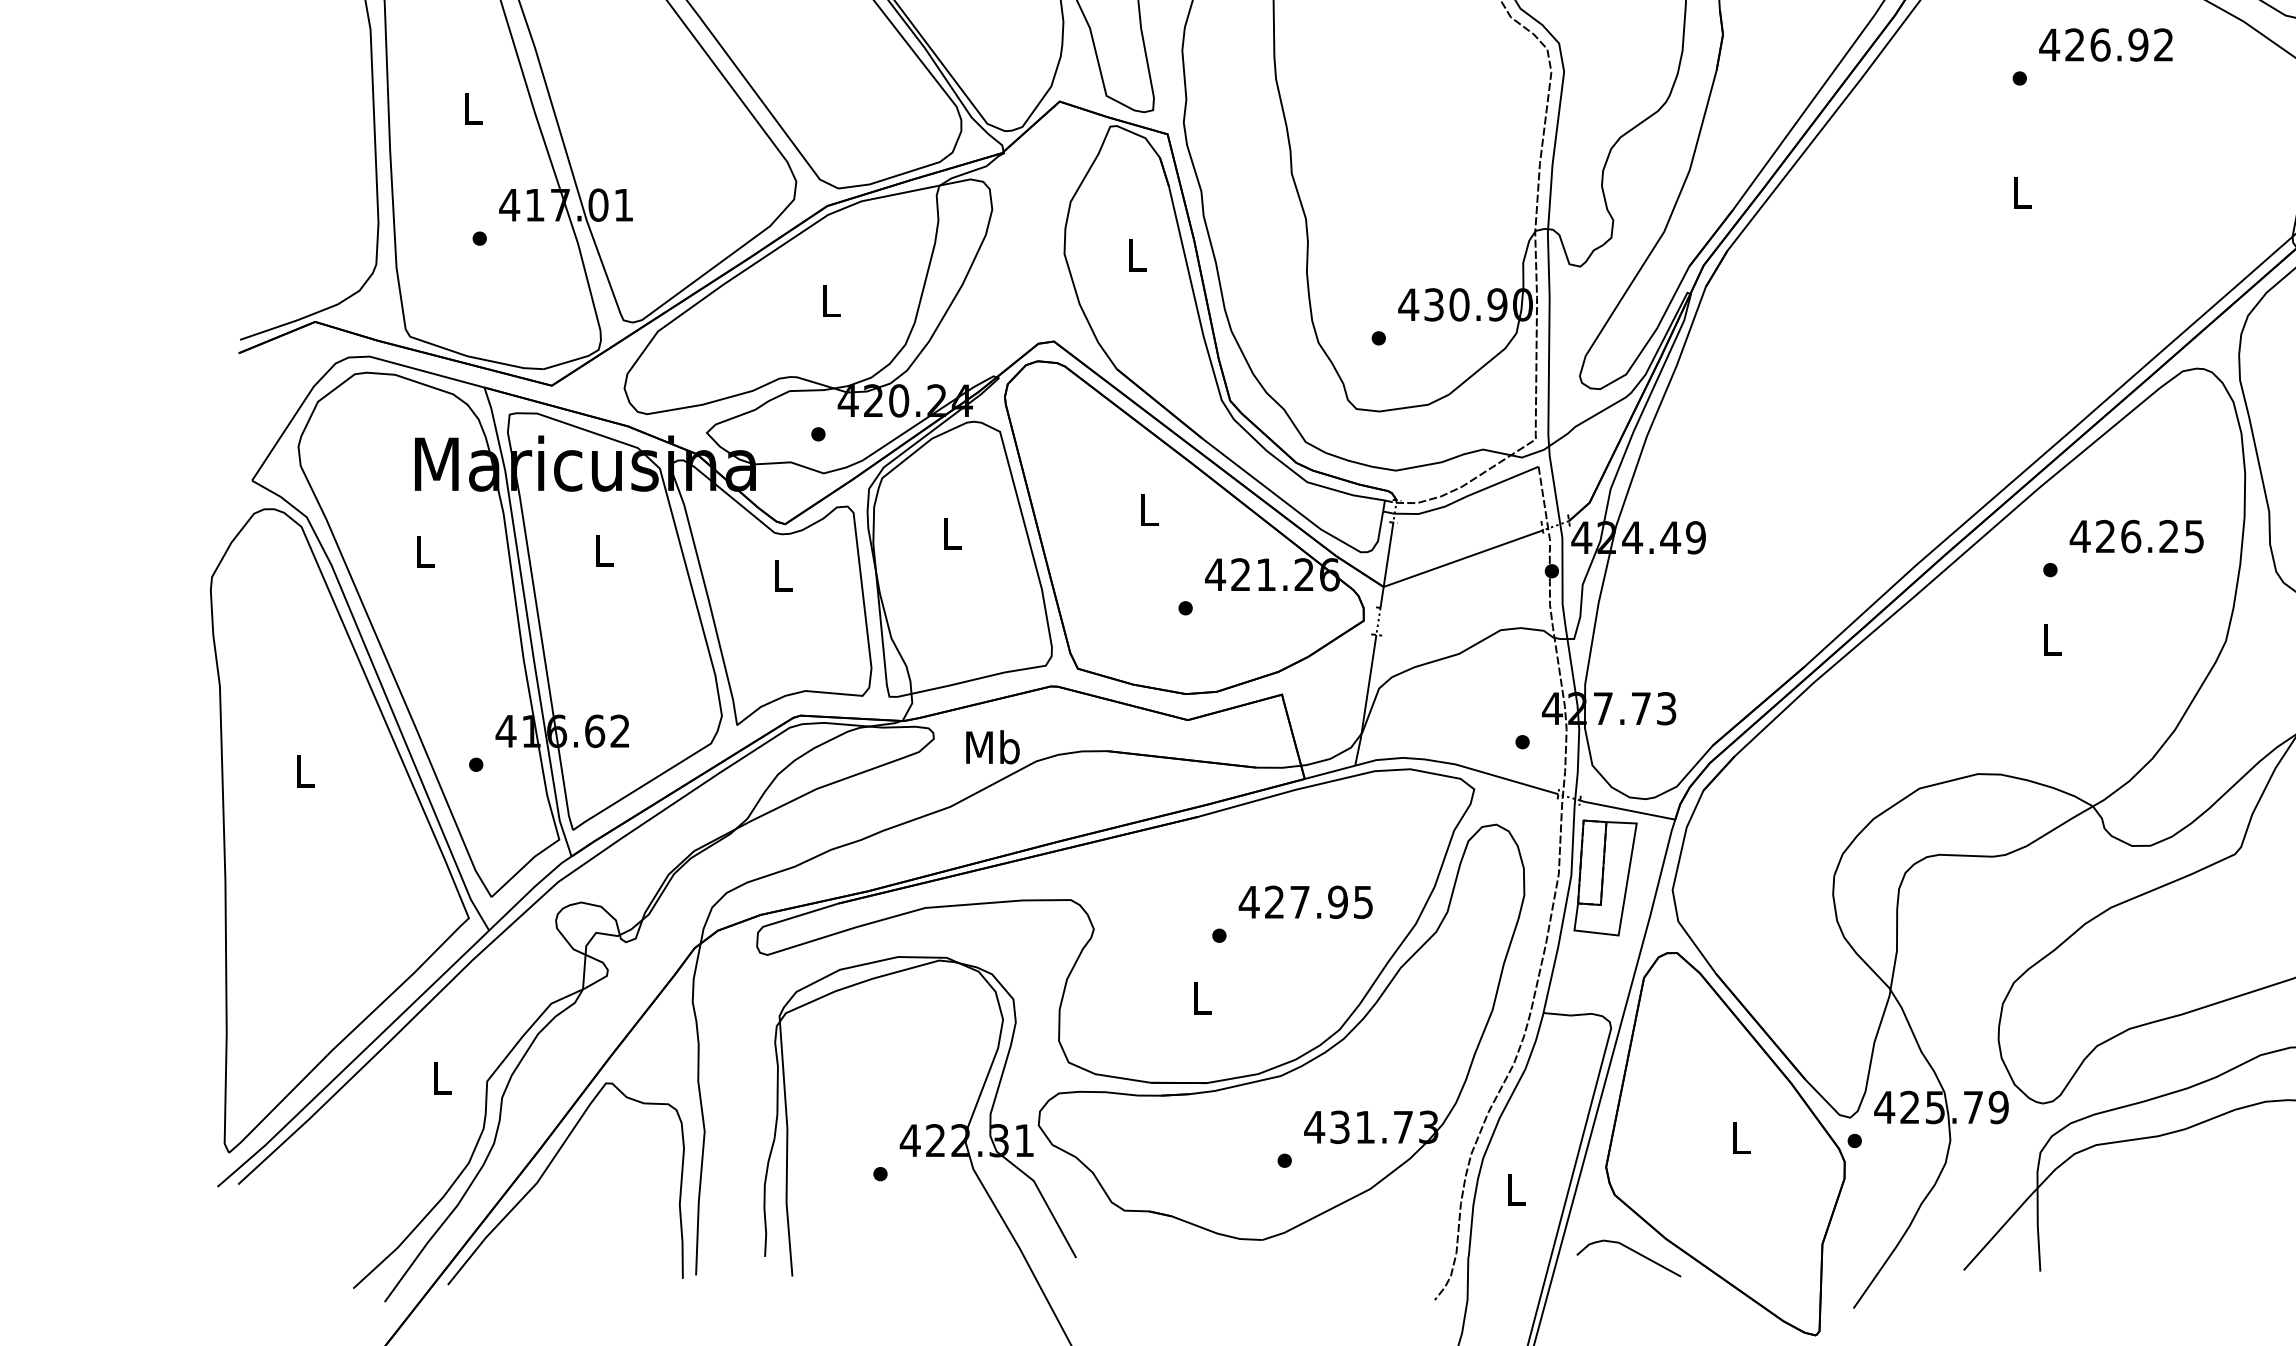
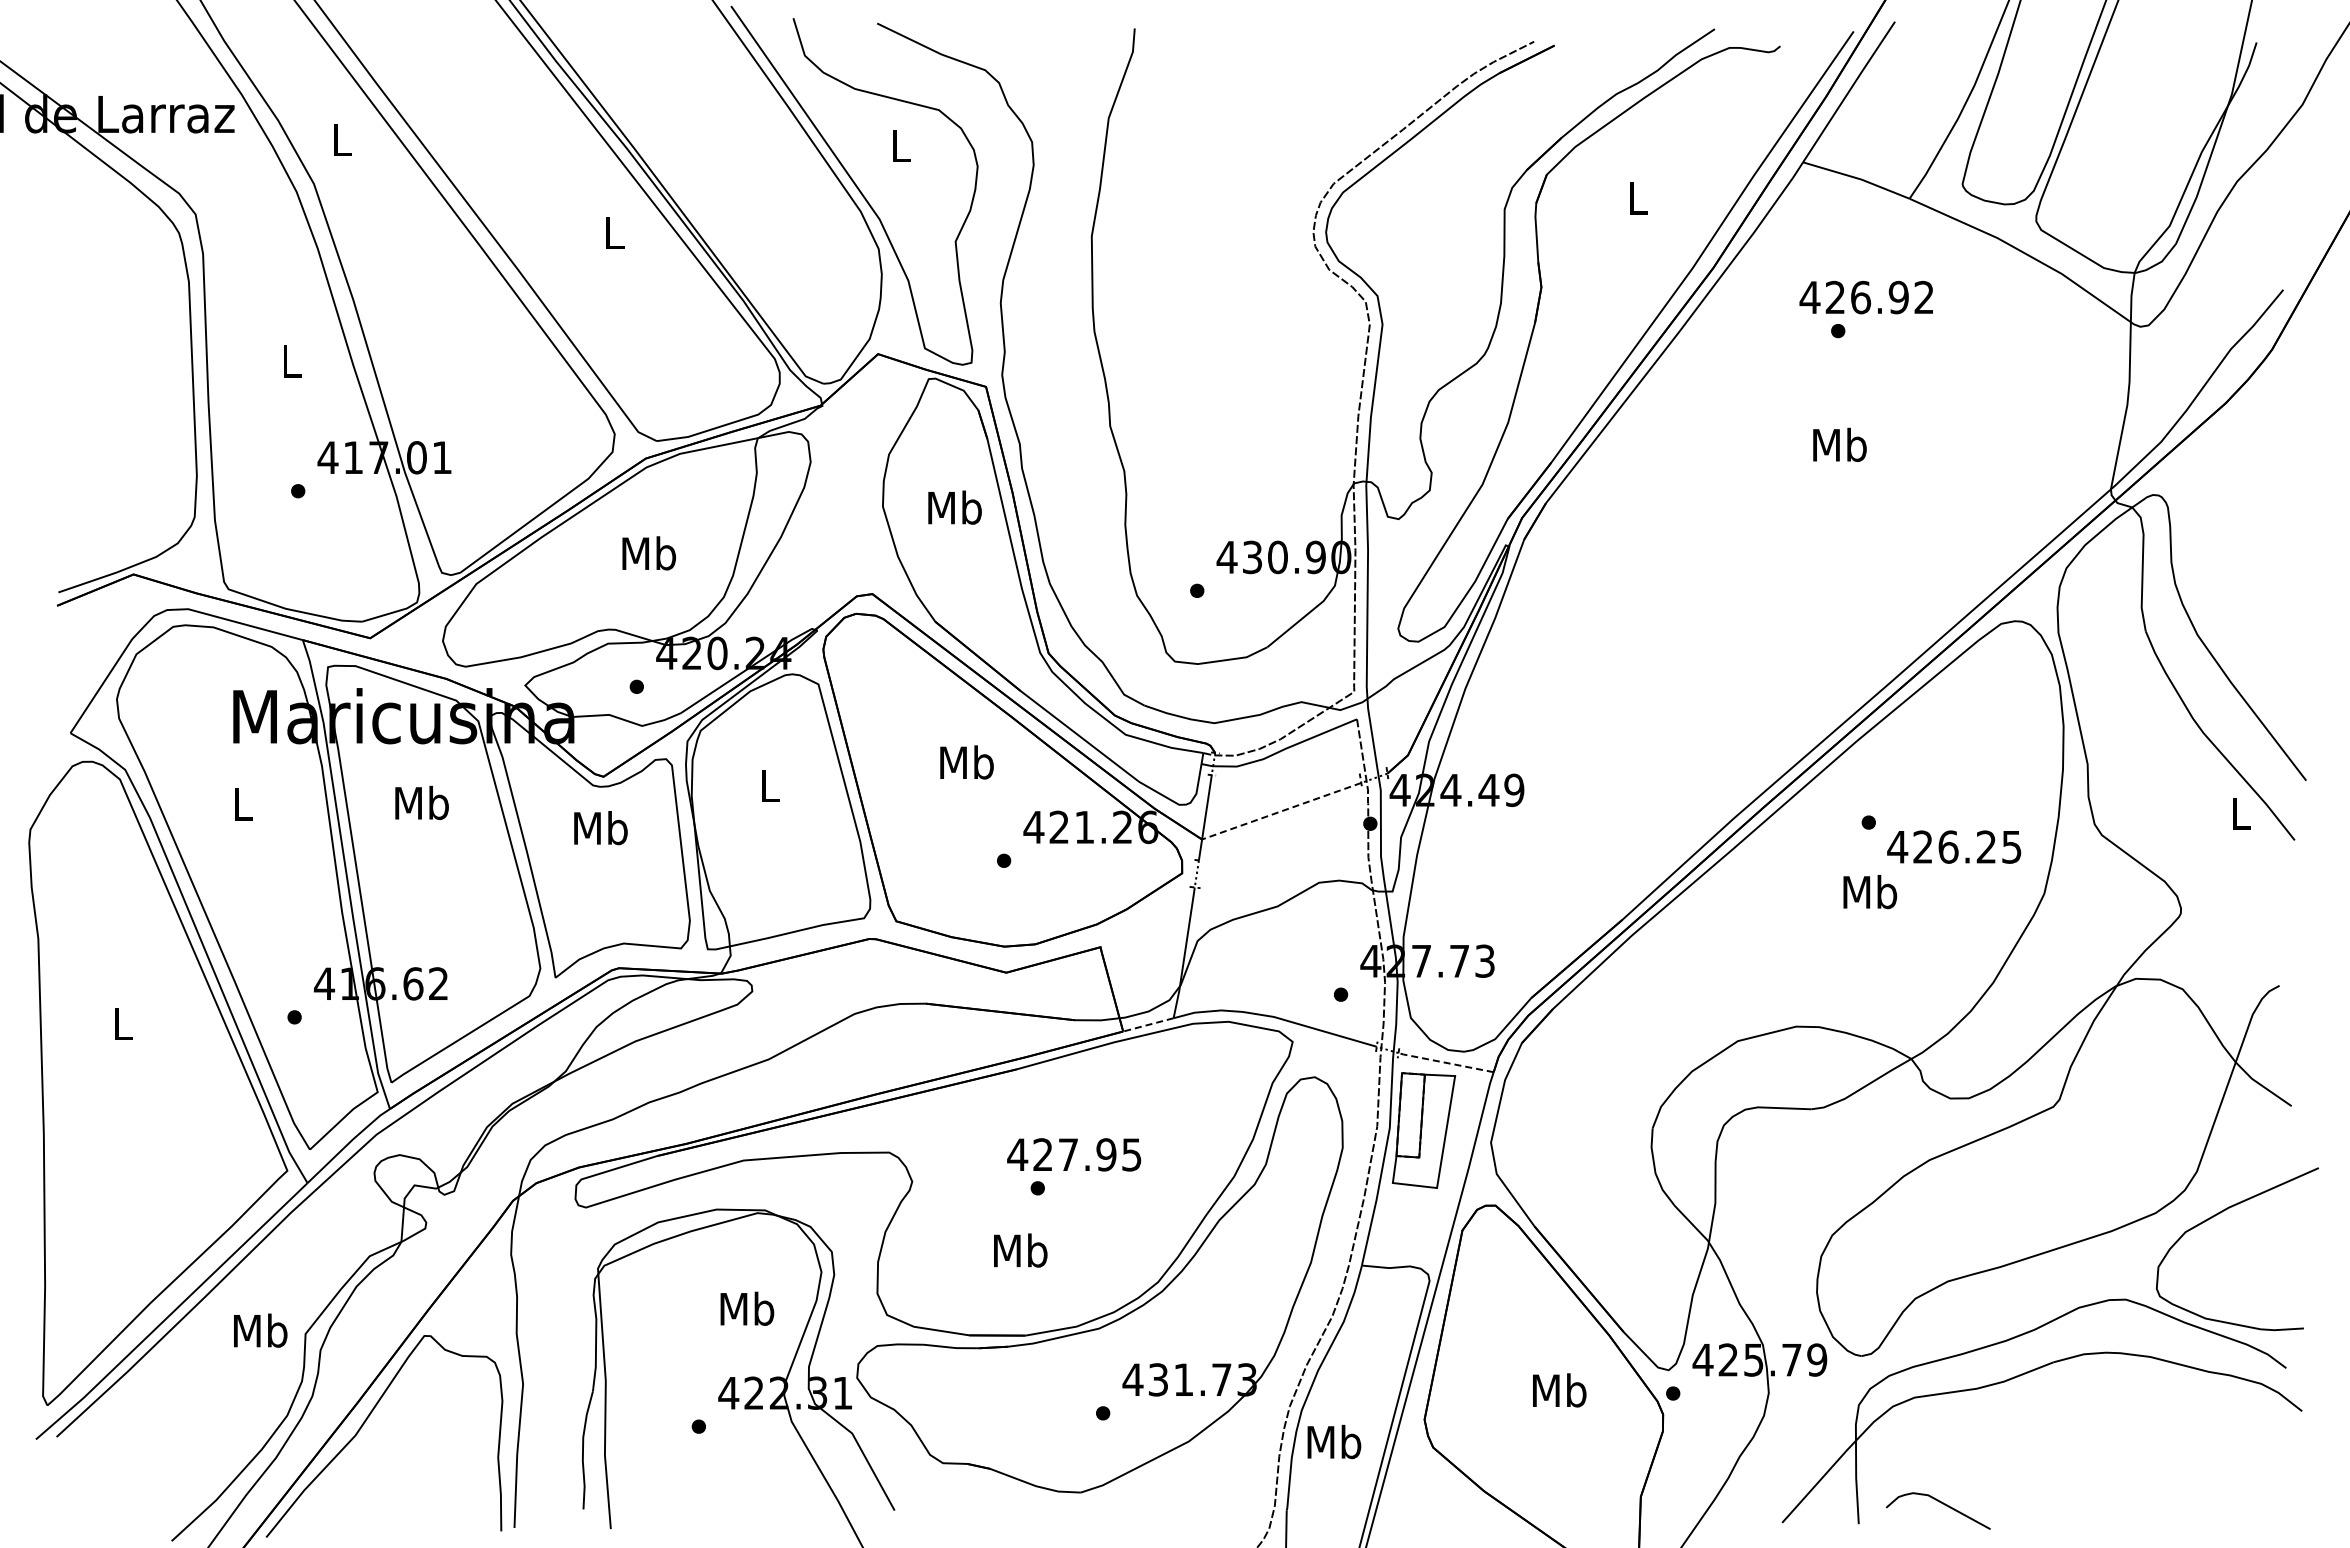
text: (2105, 44) -> (1865, 297), moved
text: (2021, 191) -> (1839, 444), L -> Mb
text: (1136, 254) -> (954, 507), L -> Mb
text: (831, 300) -> (649, 553), L -> Mb
text: (1148, 509) -> (966, 762), L -> Mb
text: (2137, 535) -> (1954, 846), moved
text: (603, 549) -> (421, 802), L -> Mb
line: (1463, 558) -> (1281, 811), solid -> dashed
text: (782, 575) -> (600, 828), L -> Mb
text: (2052, 639) -> (1870, 892), L -> Mb
text: (993, 746) -> (747, 1308), moved
line: (1329, 772) -> (1147, 1025), solid -> dashed
line: (1627, 809) -> (1445, 1062), solid -> dashed
text: (1306, 901) -> (1074, 1154), moved
text: (1202, 997) -> (1020, 1250), L -> Mb
text: (442, 1077) -> (260, 1330), L -> Mb
text: (1741, 1137) -> (1559, 1390), L -> Mb
text: (1516, 1188) -> (1334, 1441), L -> Mb
curve: (1633, 1251) -> (1942, 1504), moved

